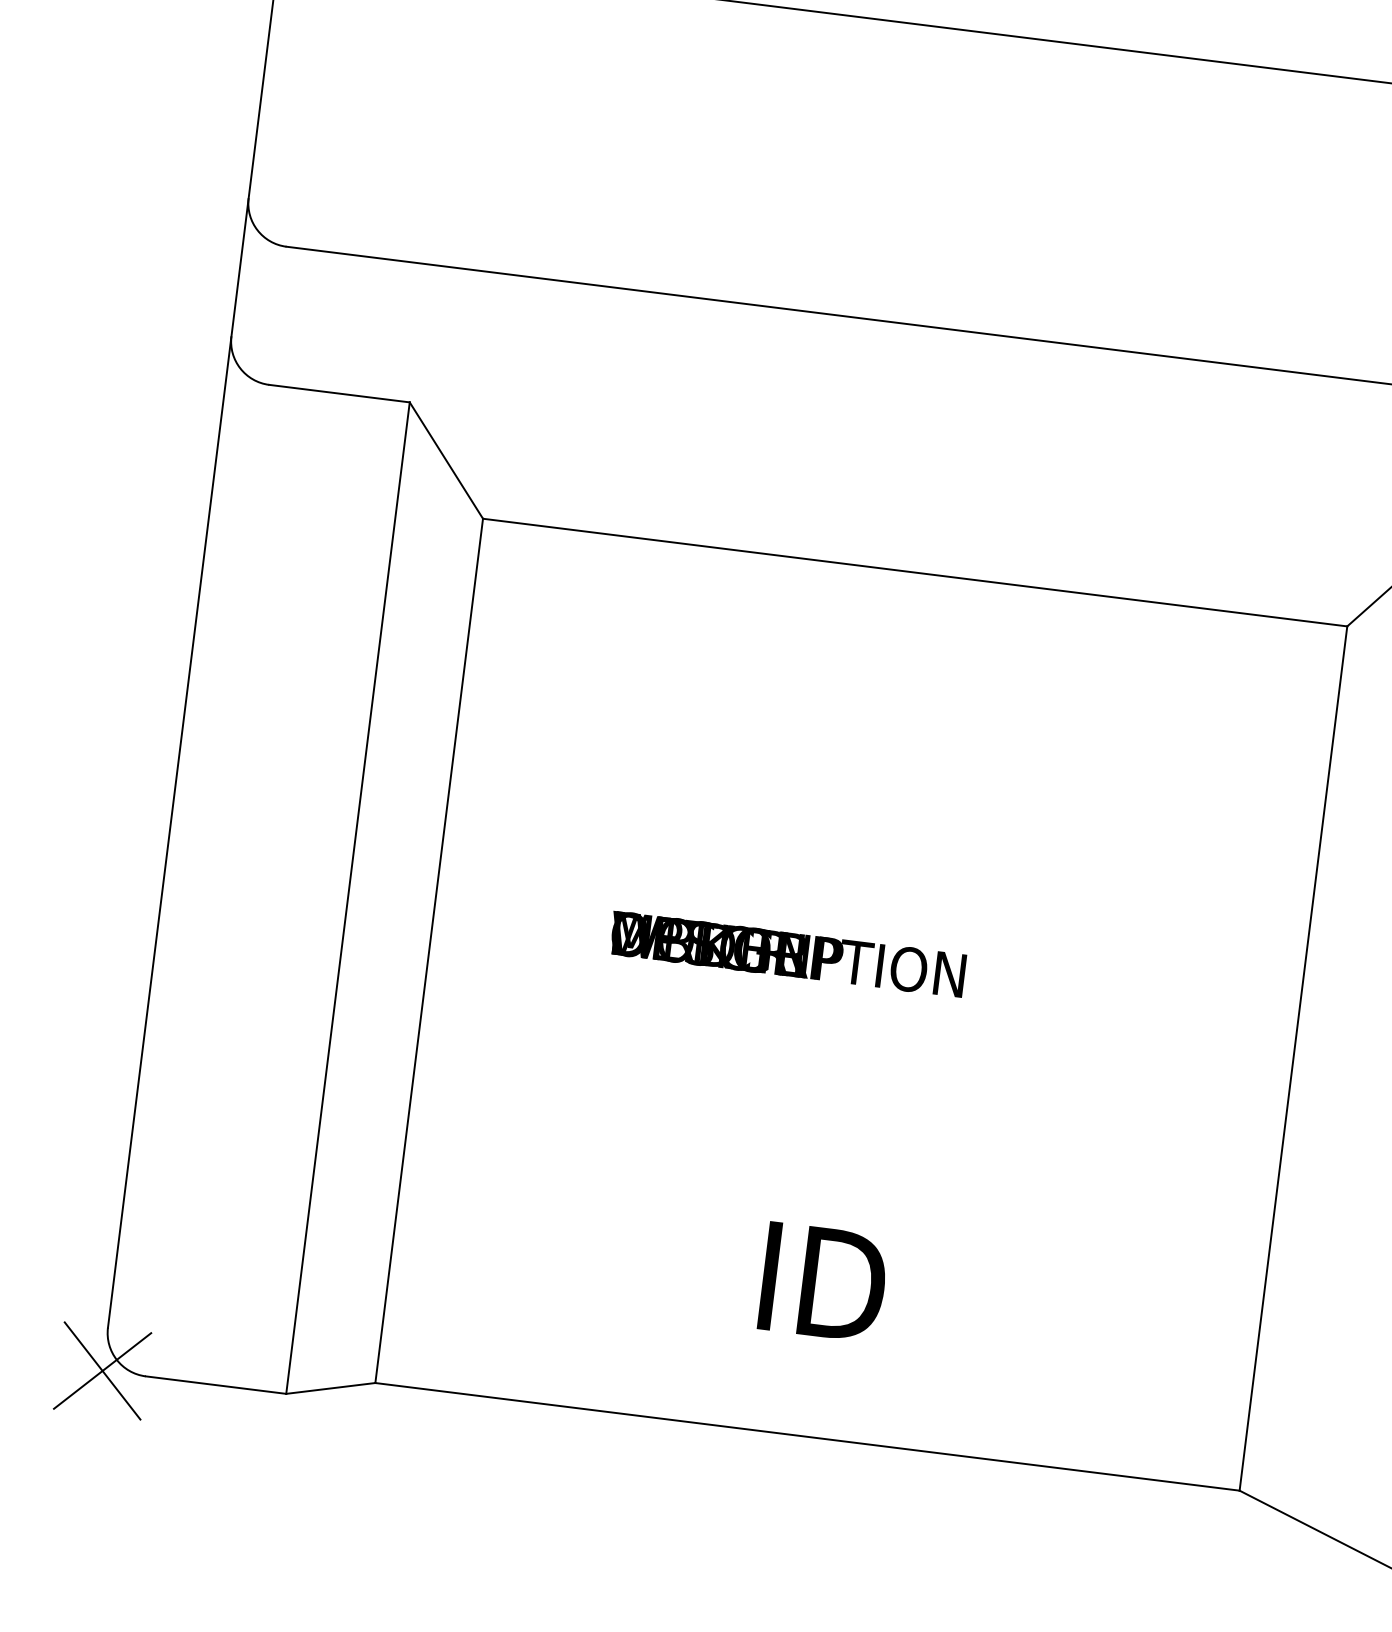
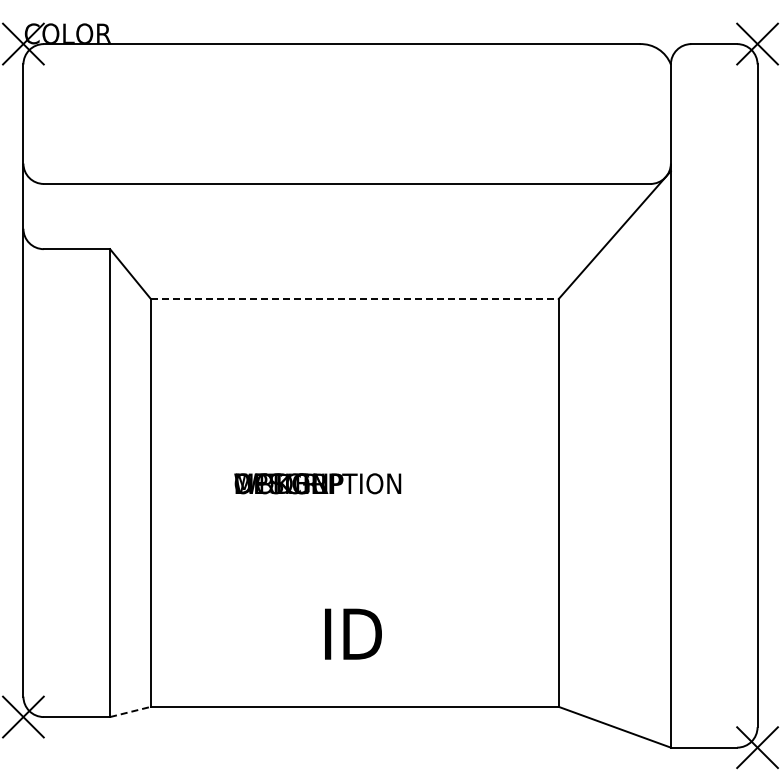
line: (914, 573) -> (354, 299), solid -> dashed
line: (330, 1387) -> (130, 711), solid -> dashed

